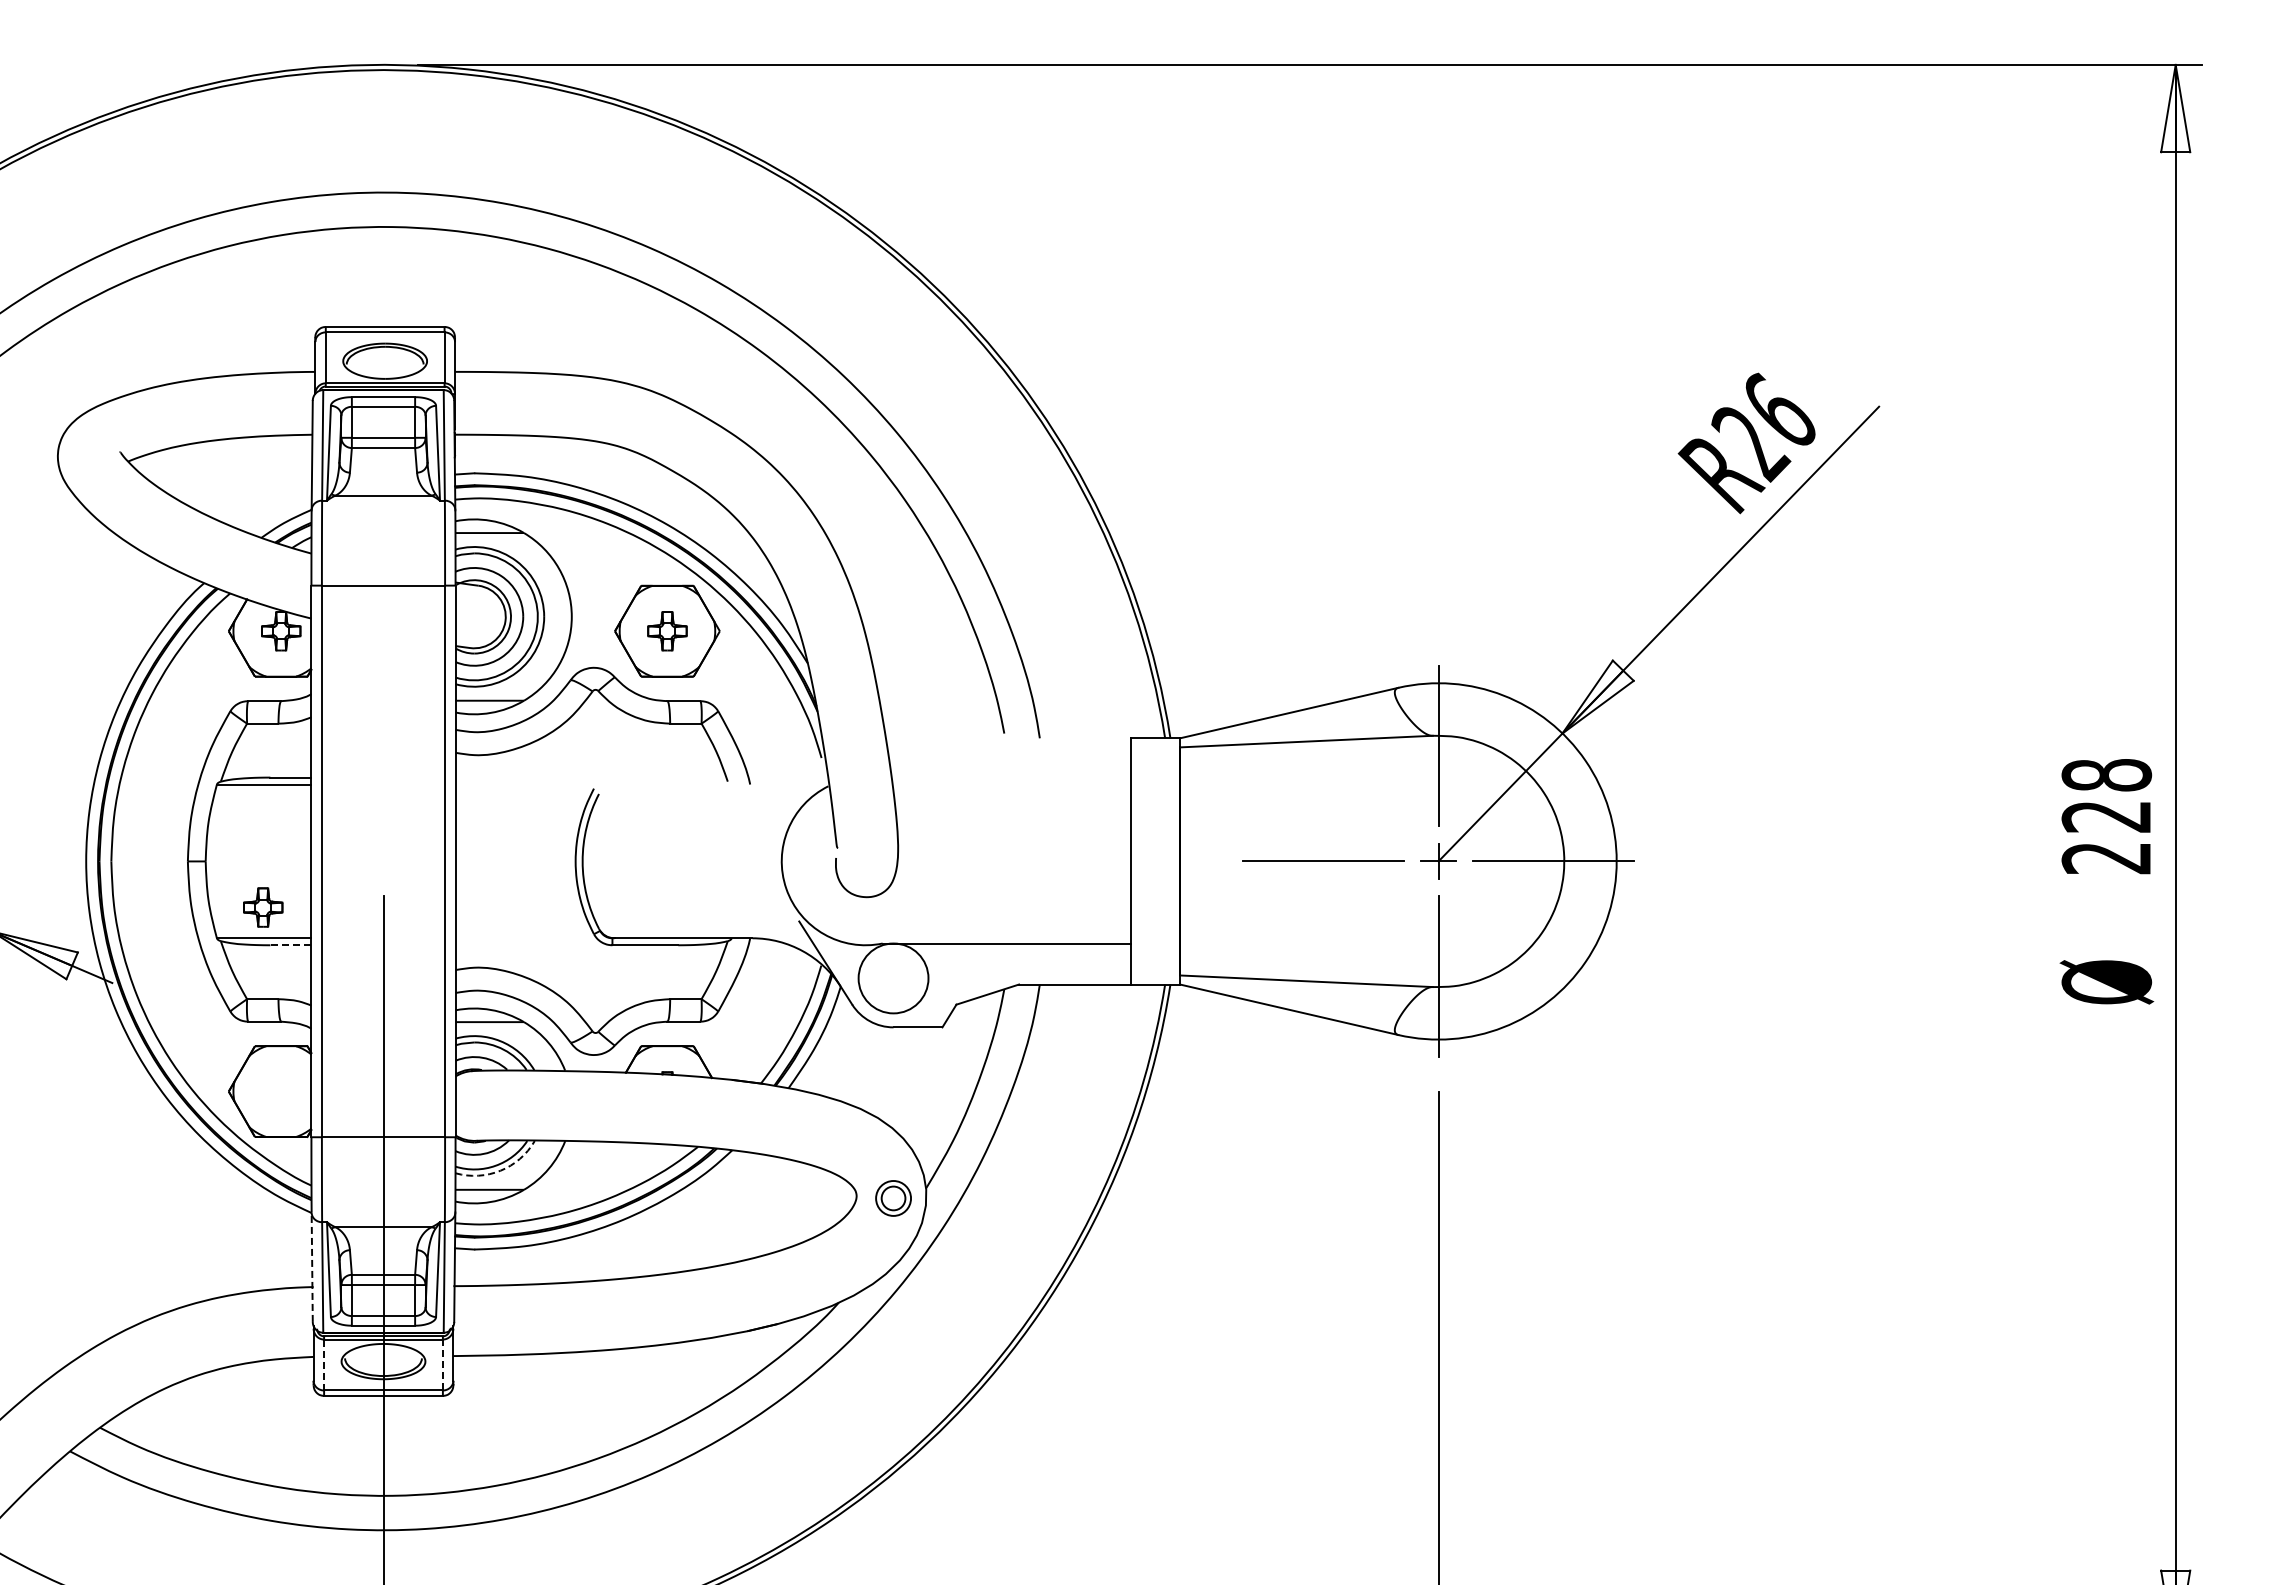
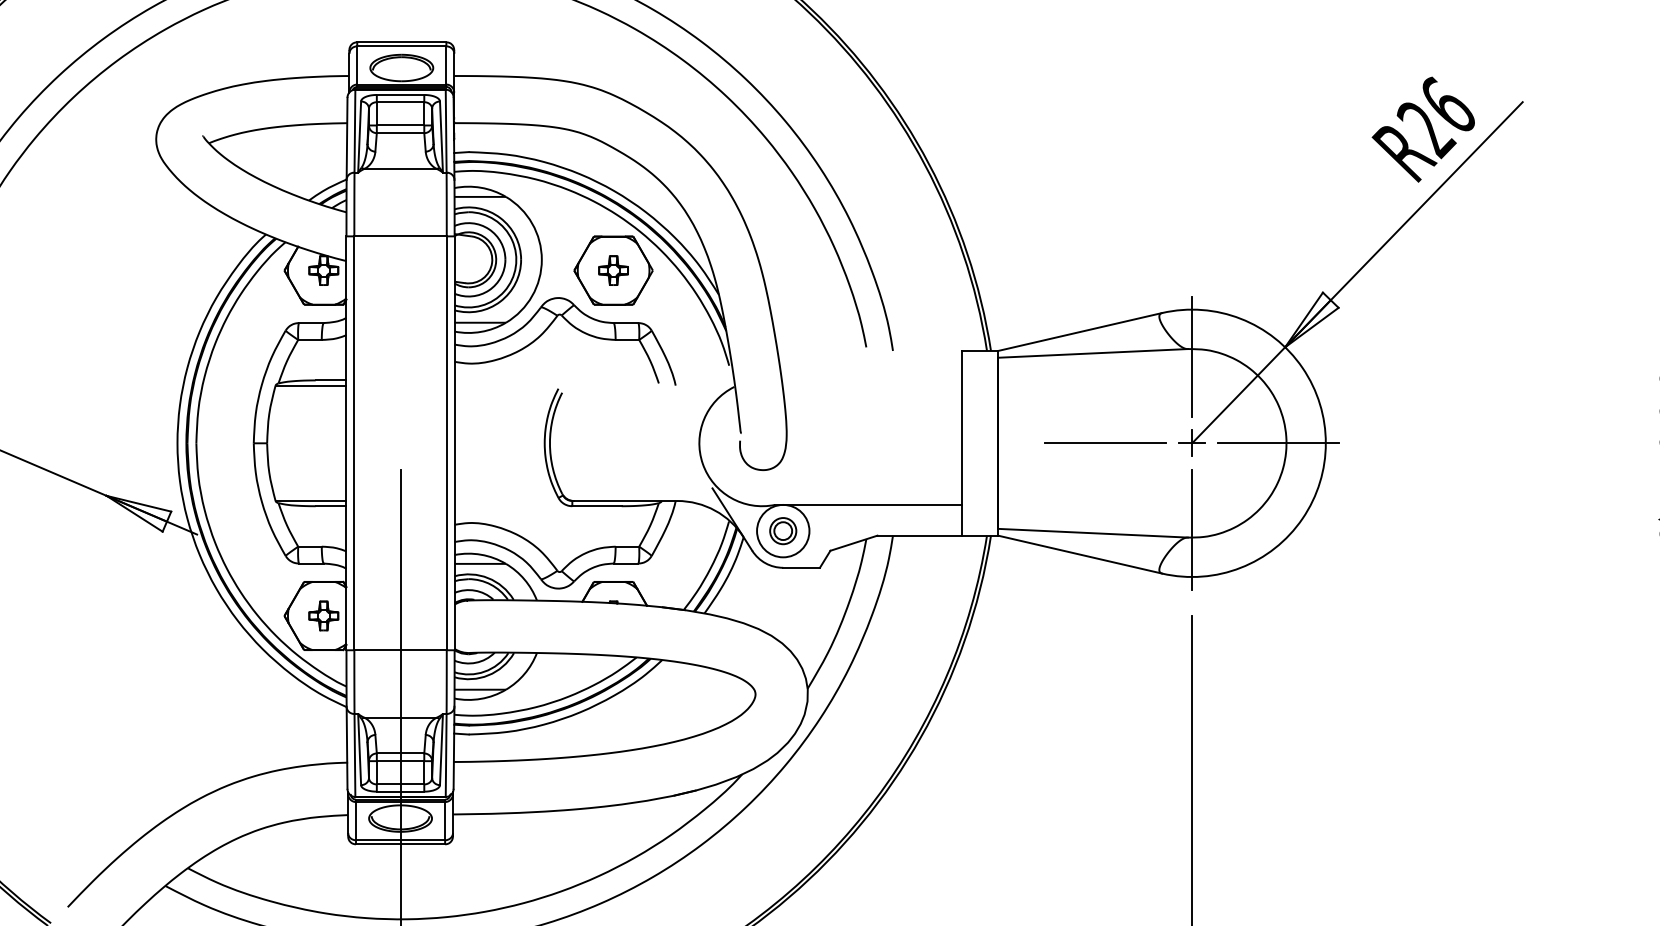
part: (263, 907) -> (324, 615), moved
line: (290, 945) -> (330, 506), dashed -> solid
arc: (500, 1170) -> (488, 675), dashed -> solid
part: (893, 1198) -> (783, 531), moved
line: (312, 1267) -> (347, 747), dashed -> solid
line: (442, 1364) -> (444, 820), dashed -> solid
line: (324, 1365) -> (356, 821), dashed -> solid

